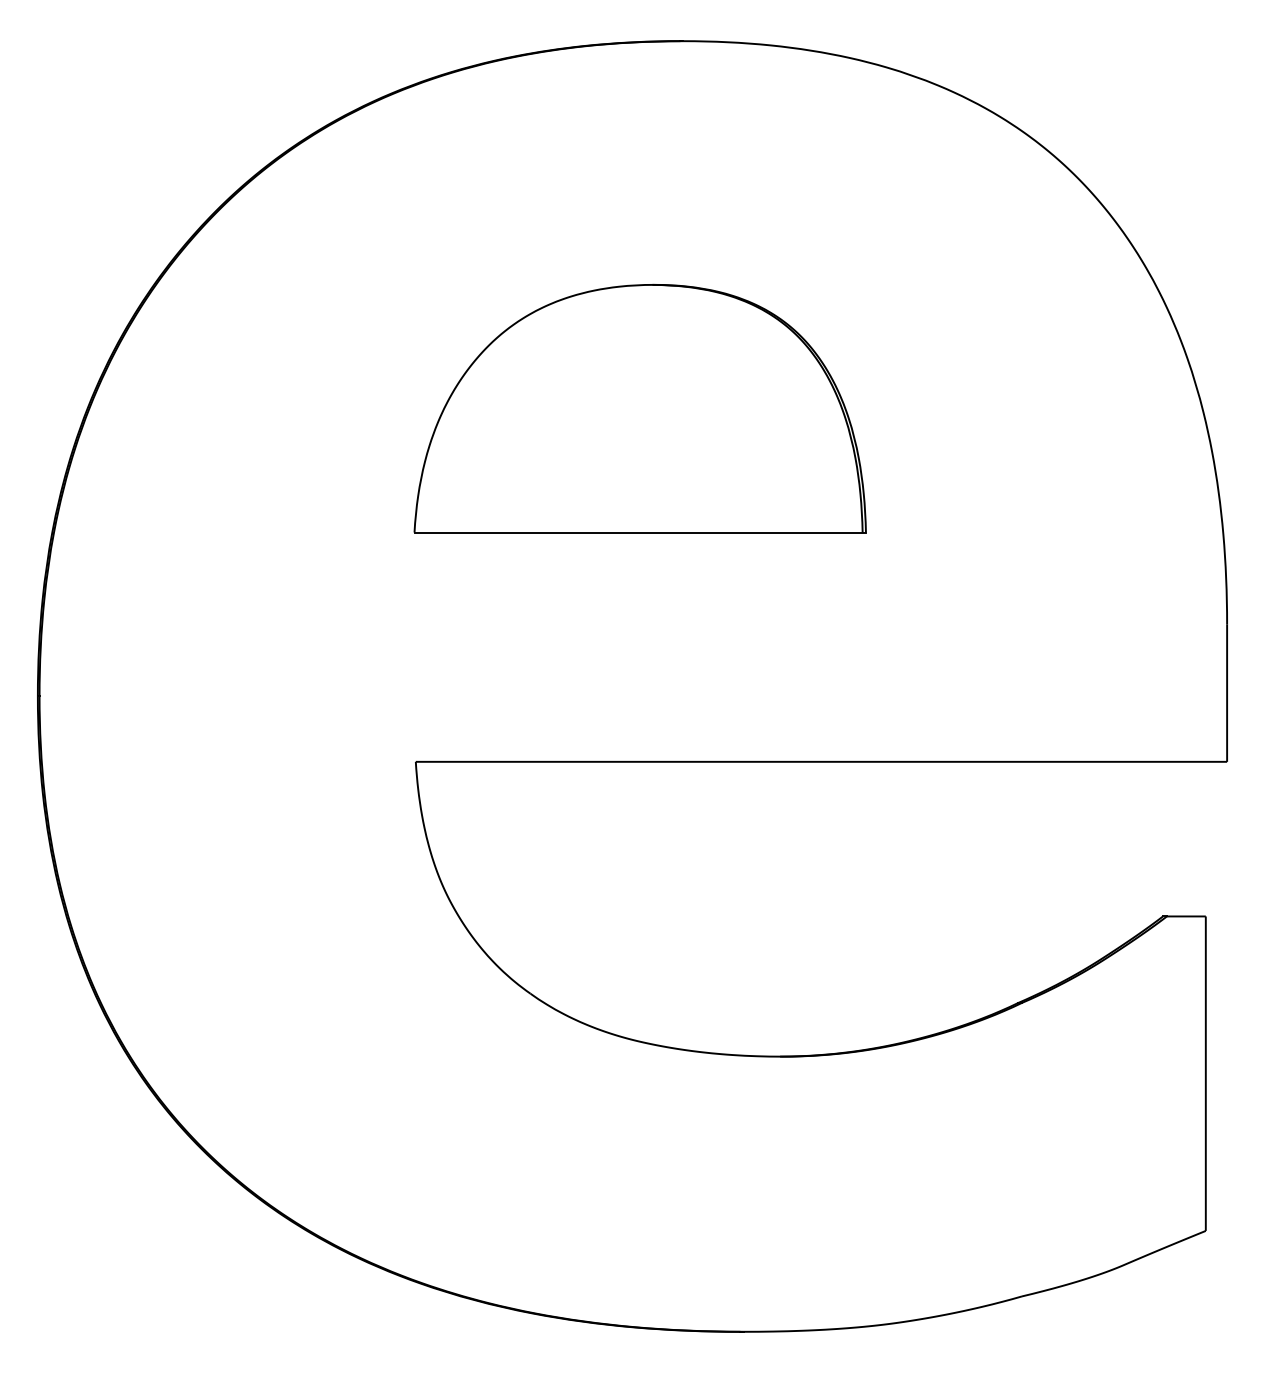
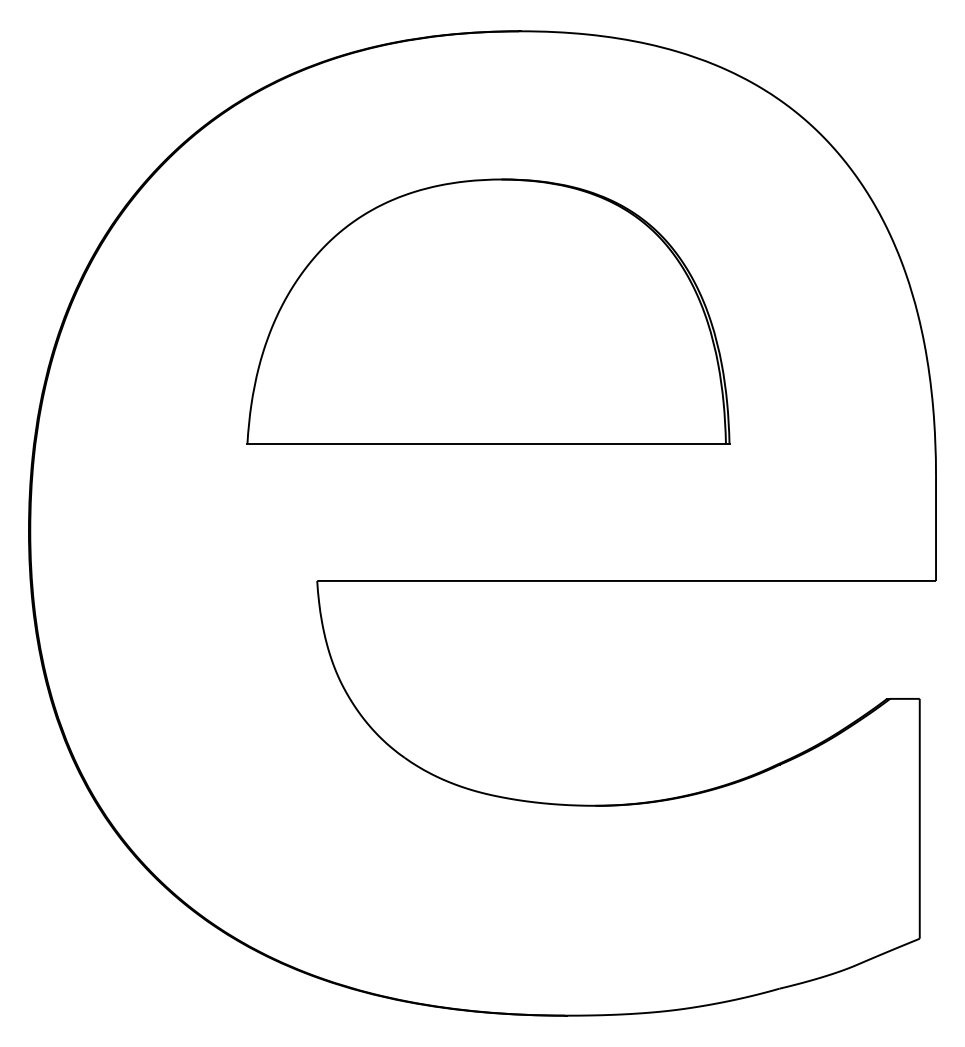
part: (639, 408) -> (487, 311), size x1.4

